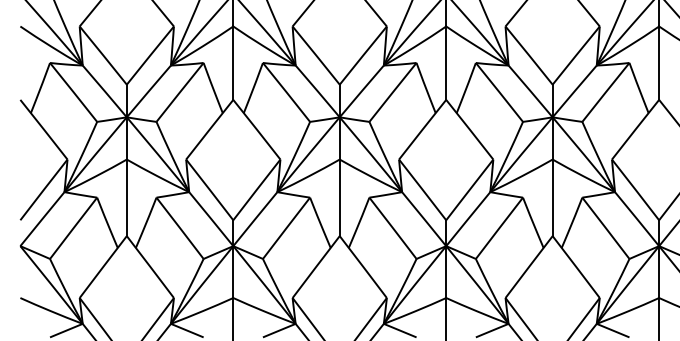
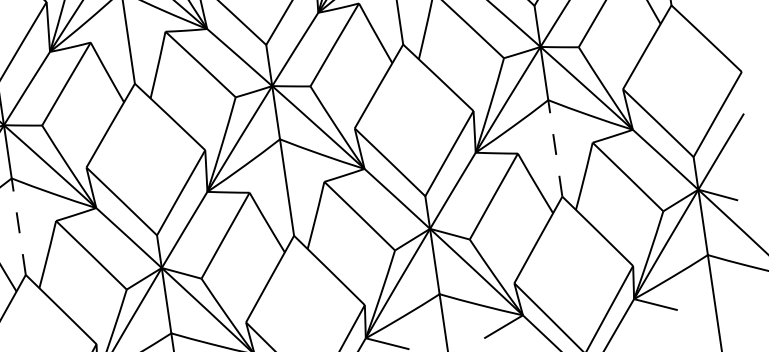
line: (126, 197) -> (18, 226), solid -> dashed
line: (552, 197) -> (555, 148), solid -> dashed

